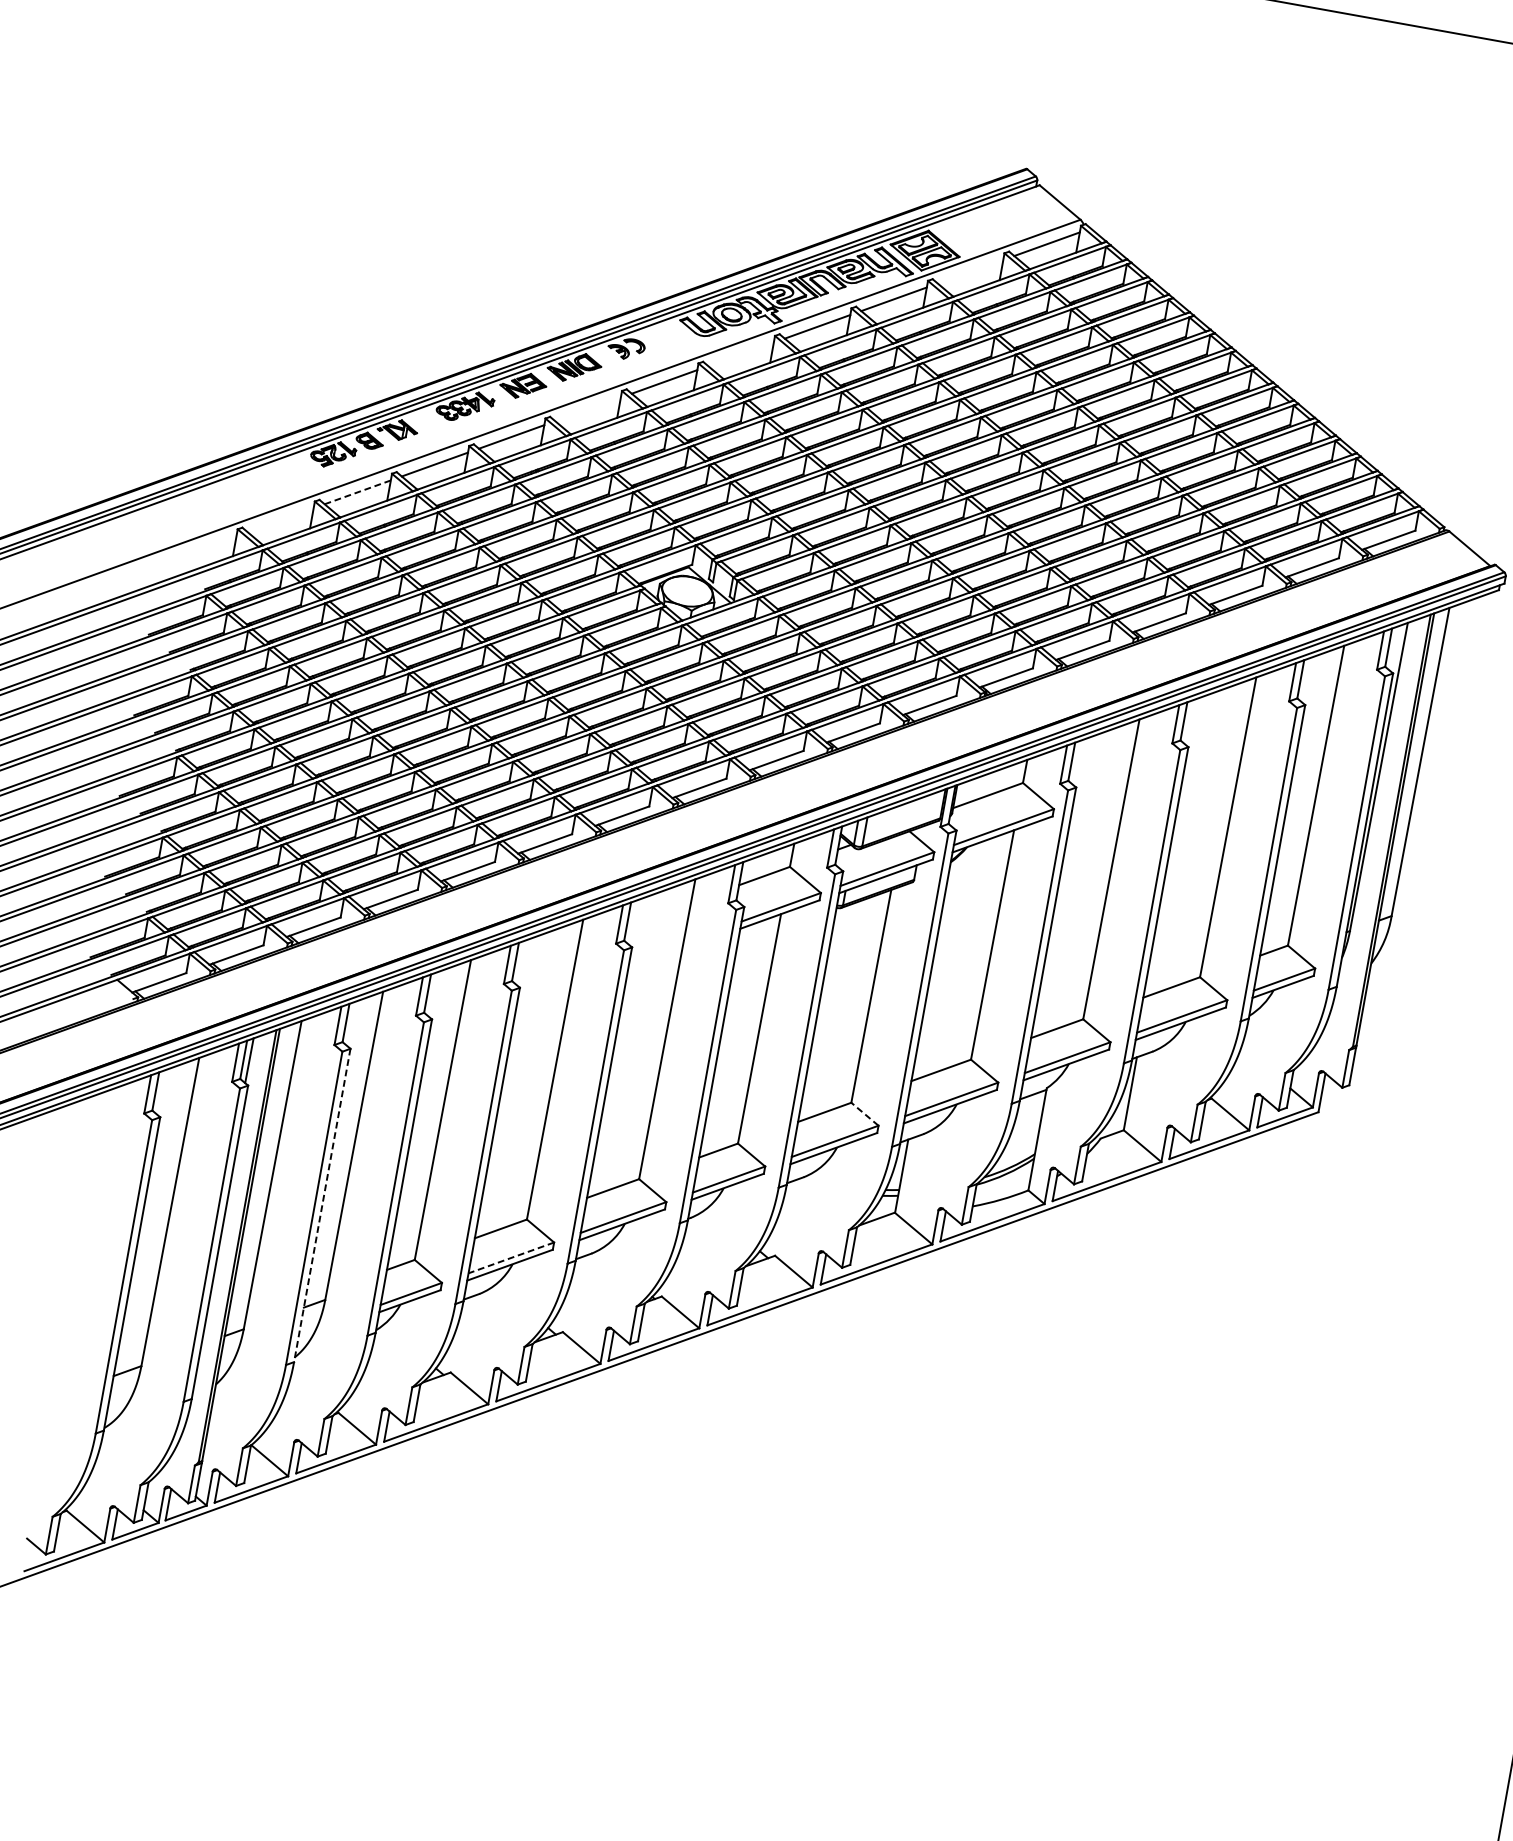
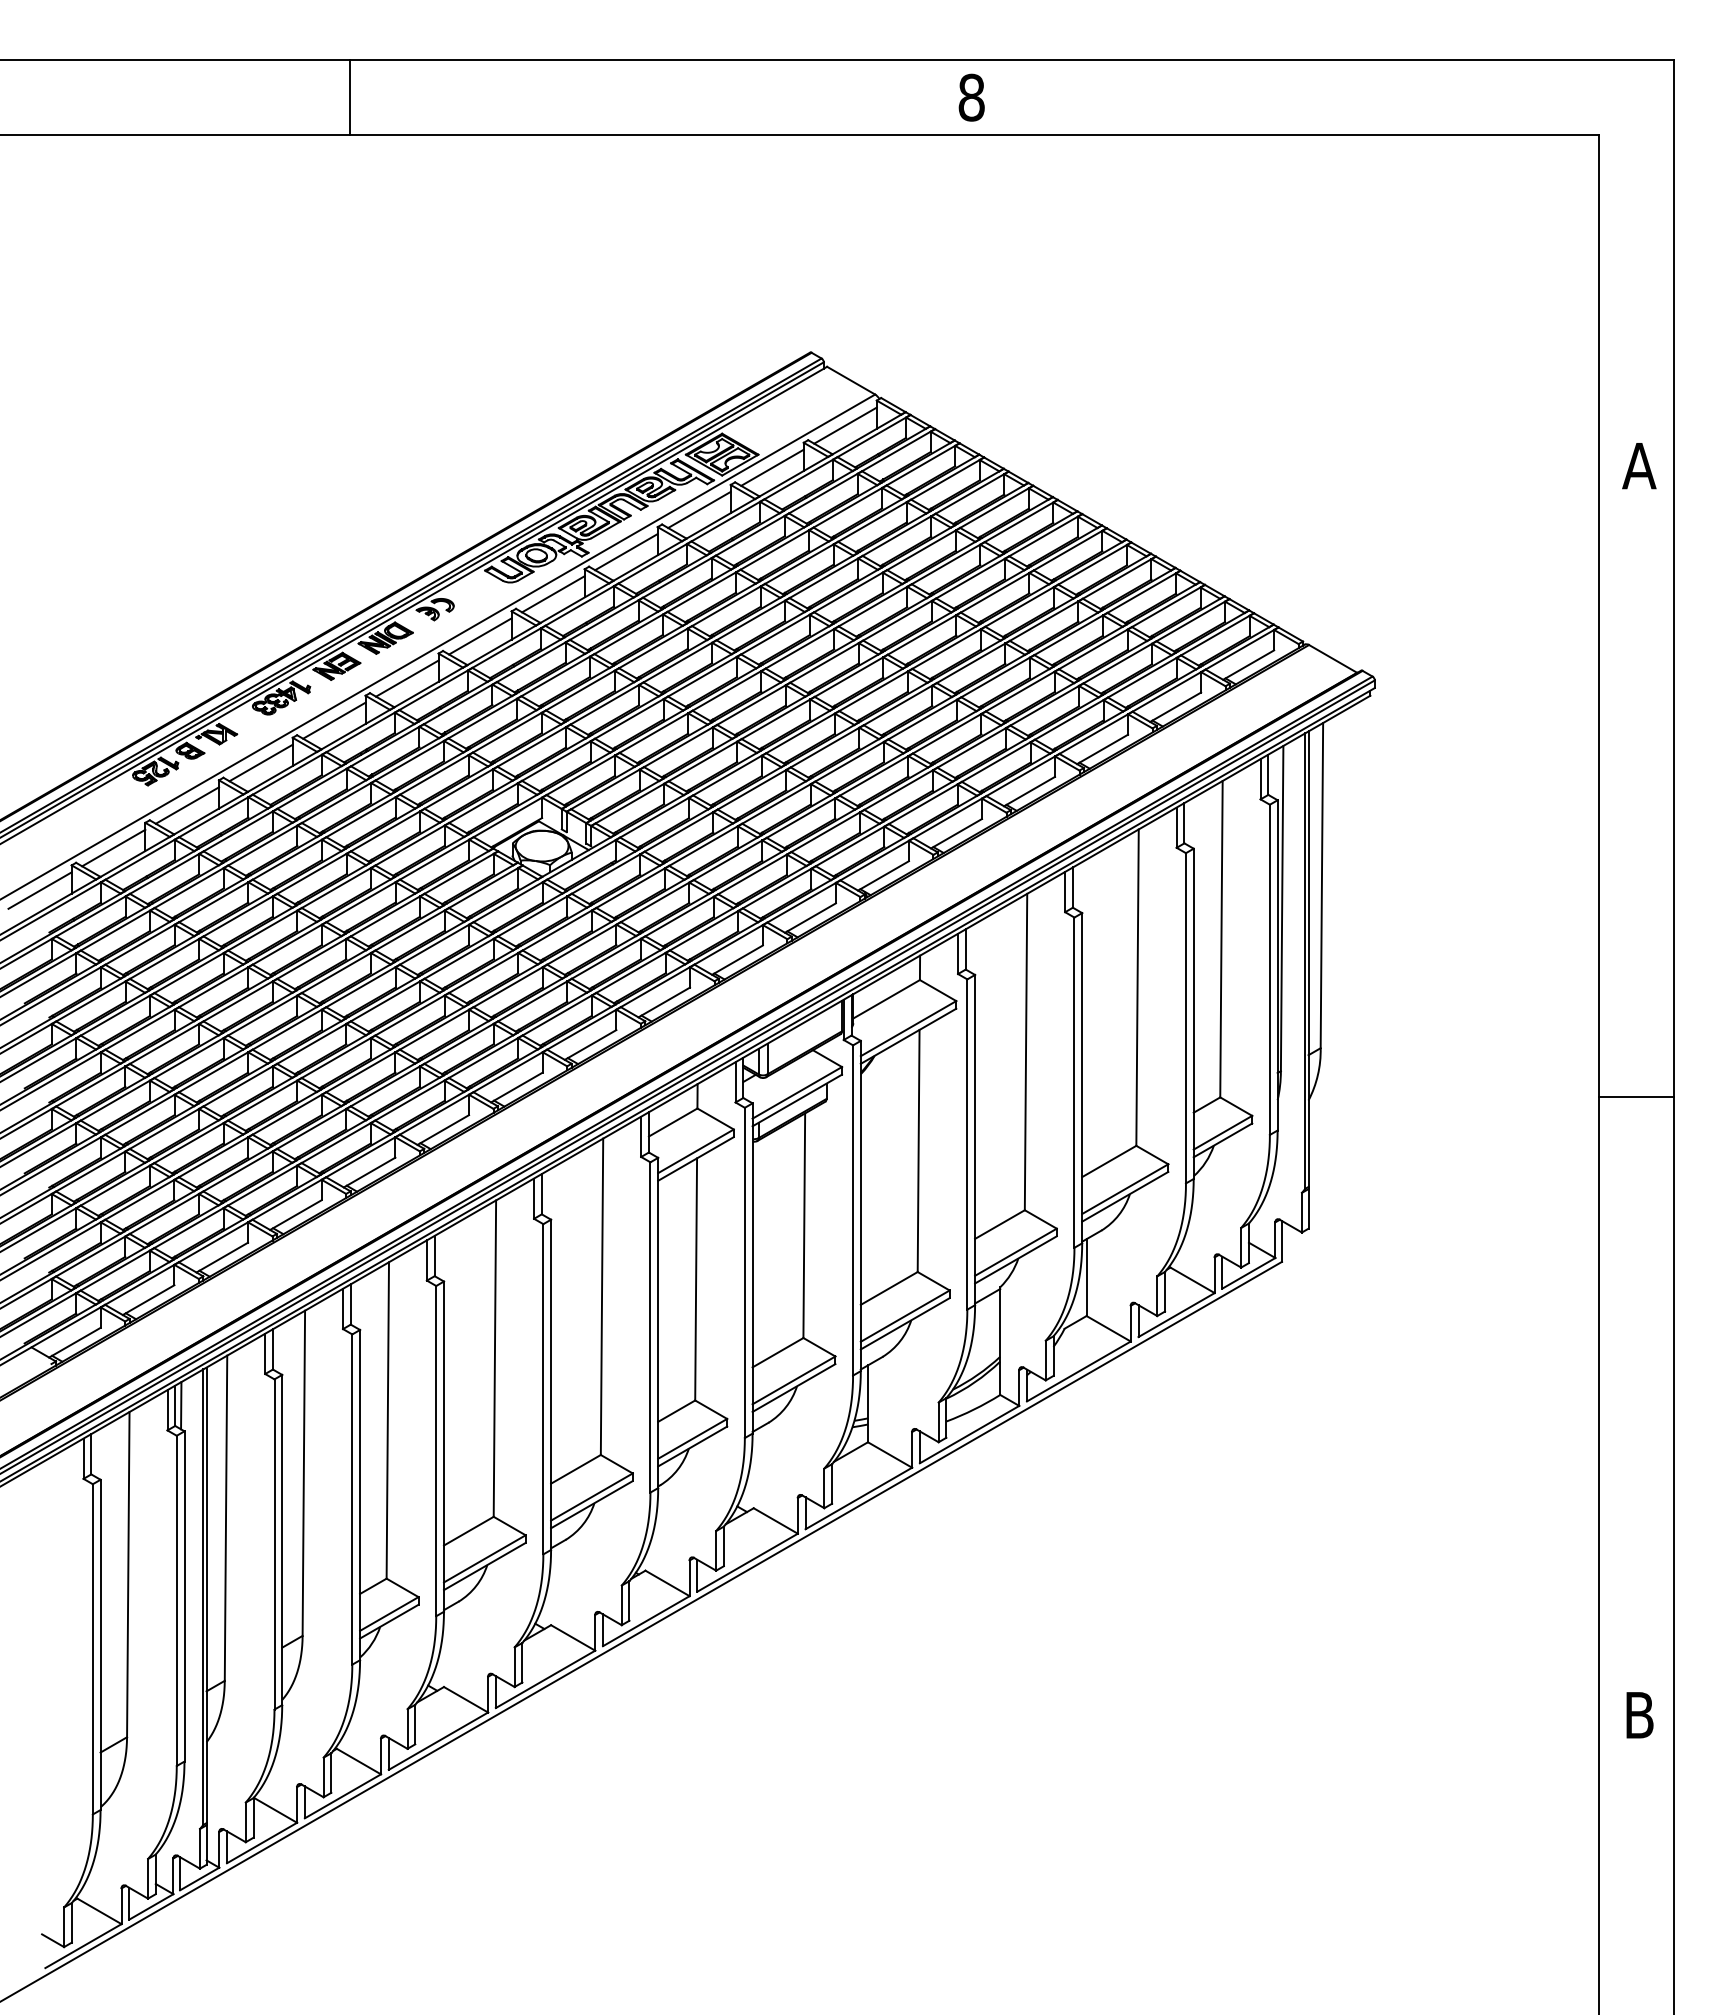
line: (970, 271) -> (772, 467), added
line: (741, 354) -> (553, 594), added
line: (588, 409) -> (407, 678), added
line: (357, 492) -> (187, 805), dashed -> solid
line: (280, 519) -> (113, 847), added
line: (202, 547) -> (39, 890), added
line: (864, 1114) -> (818, 1347), dashed -> solid
line: (322, 1205) -> (282, 1540), dashed -> solid
line: (510, 1258) -> (484, 1559), dashed -> solid

